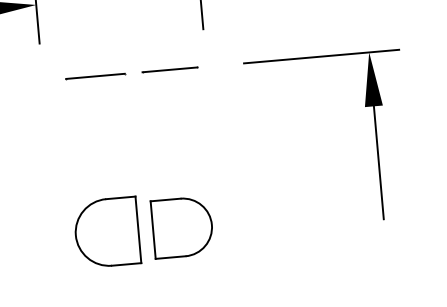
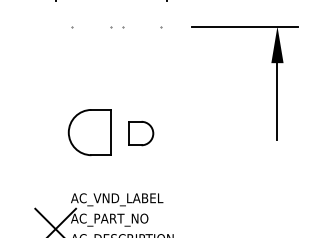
line: (169, 69) -> (141, 26), removed
line: (95, 76) -> (91, 26), removed
part: (182, 227) -> (141, 133), size x0.6

